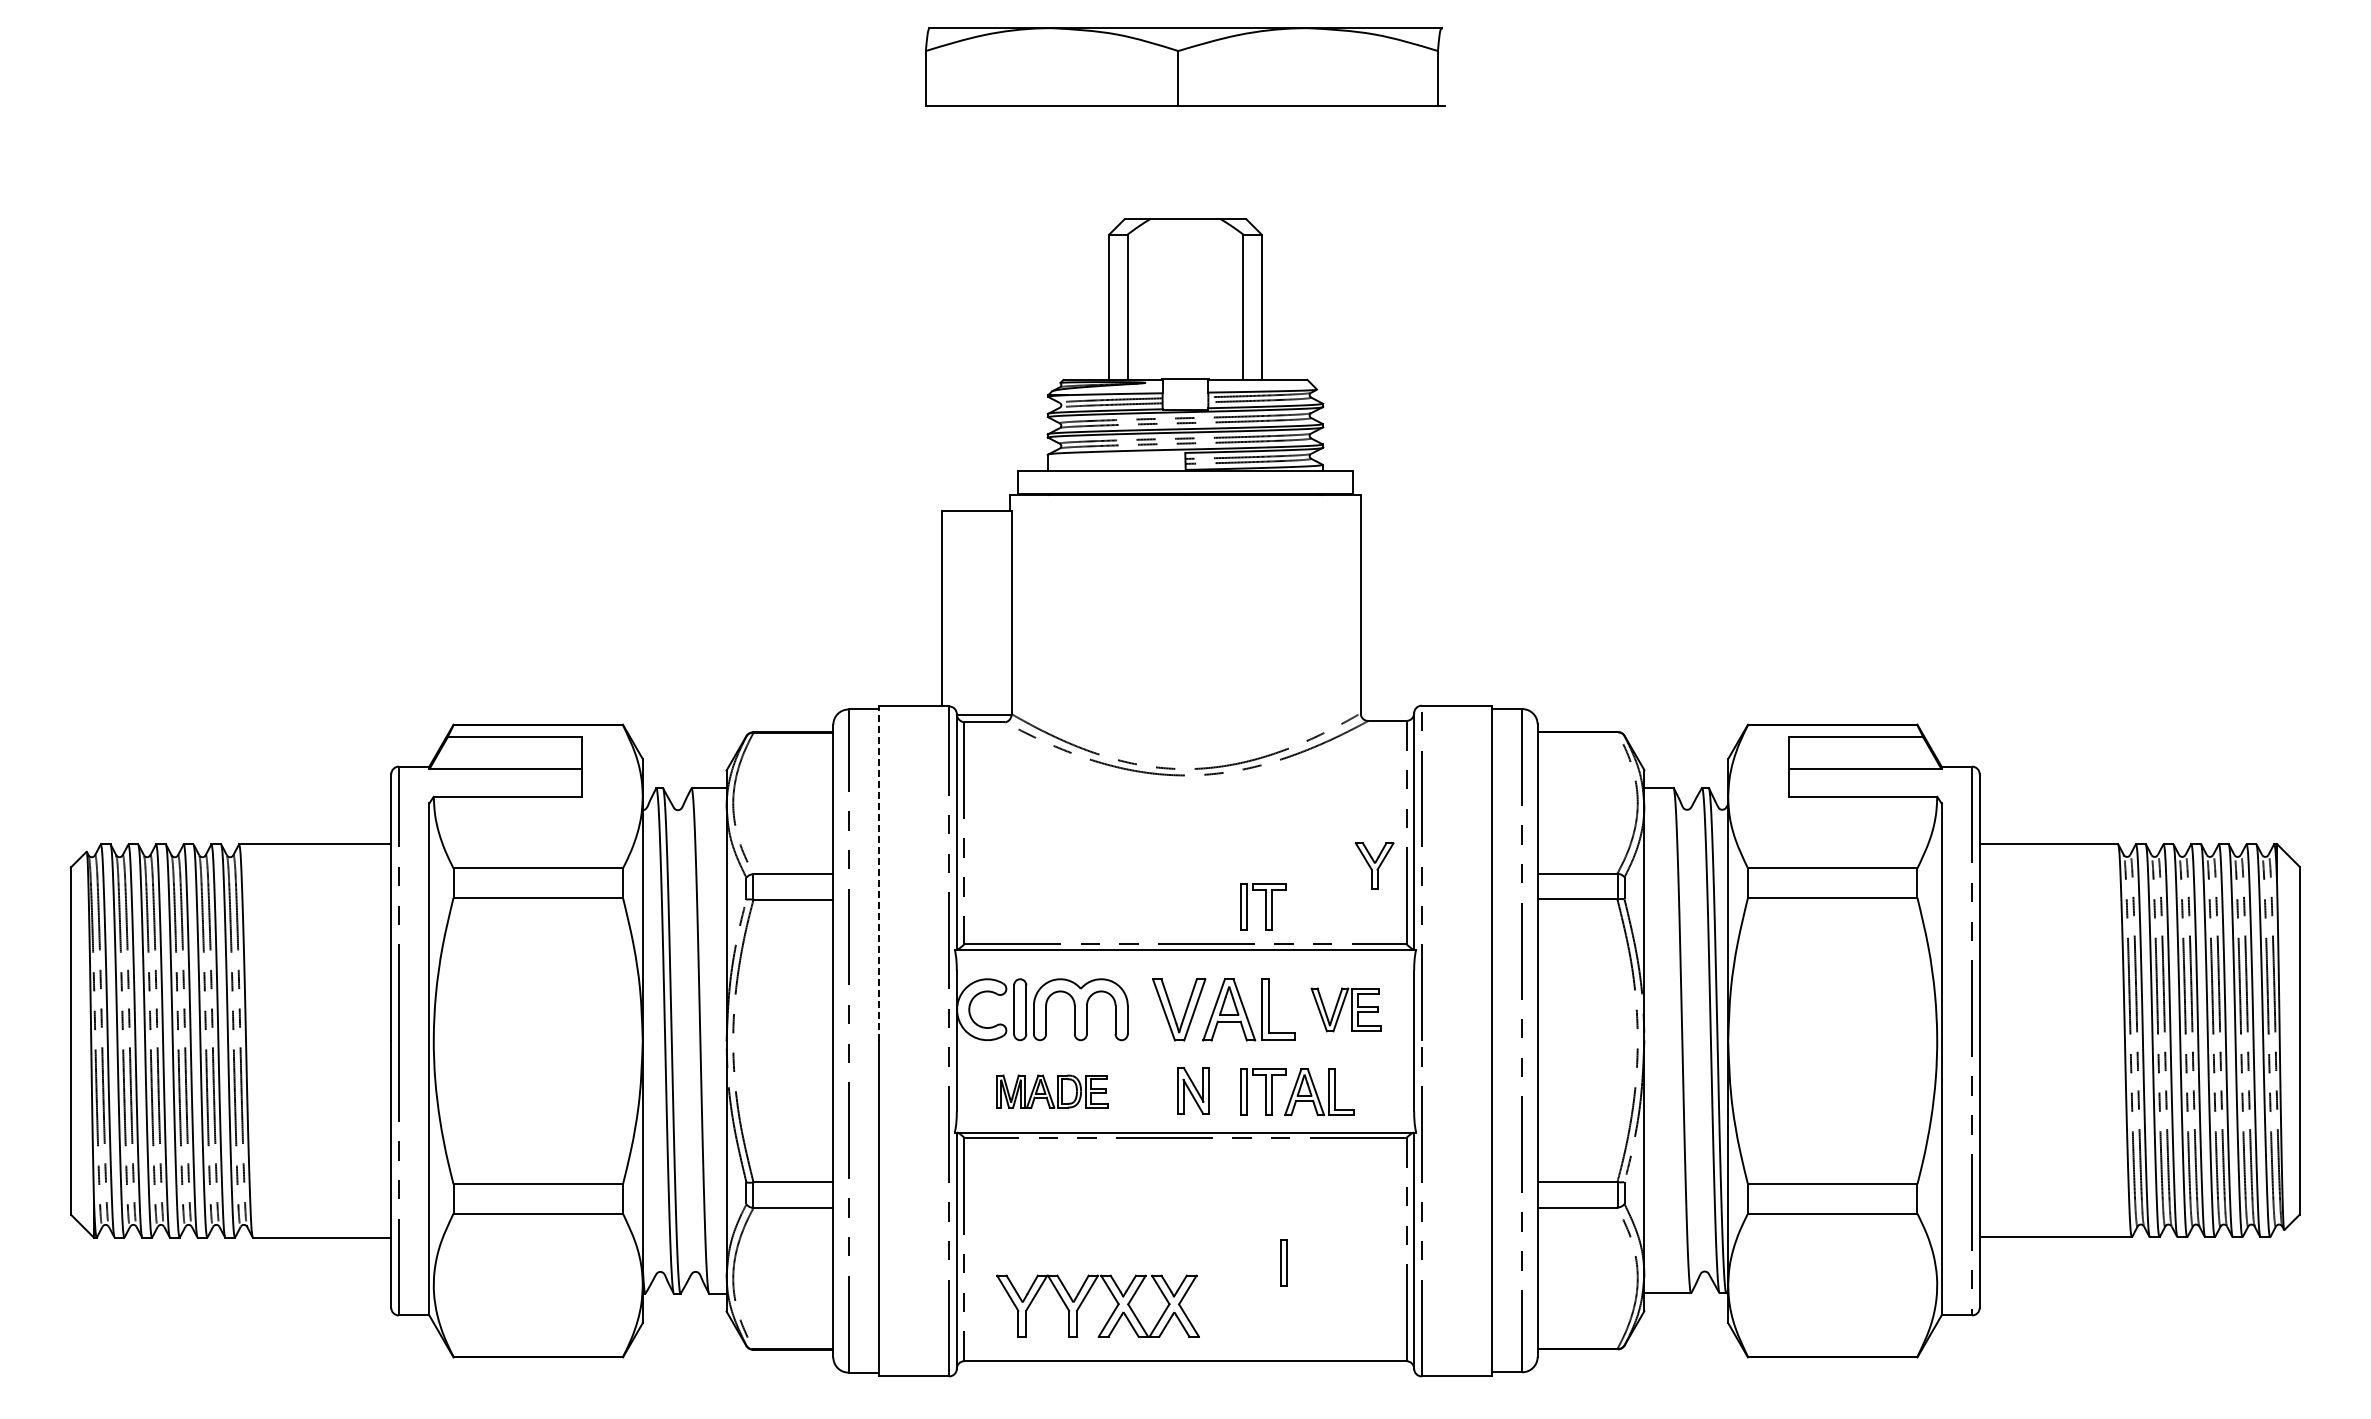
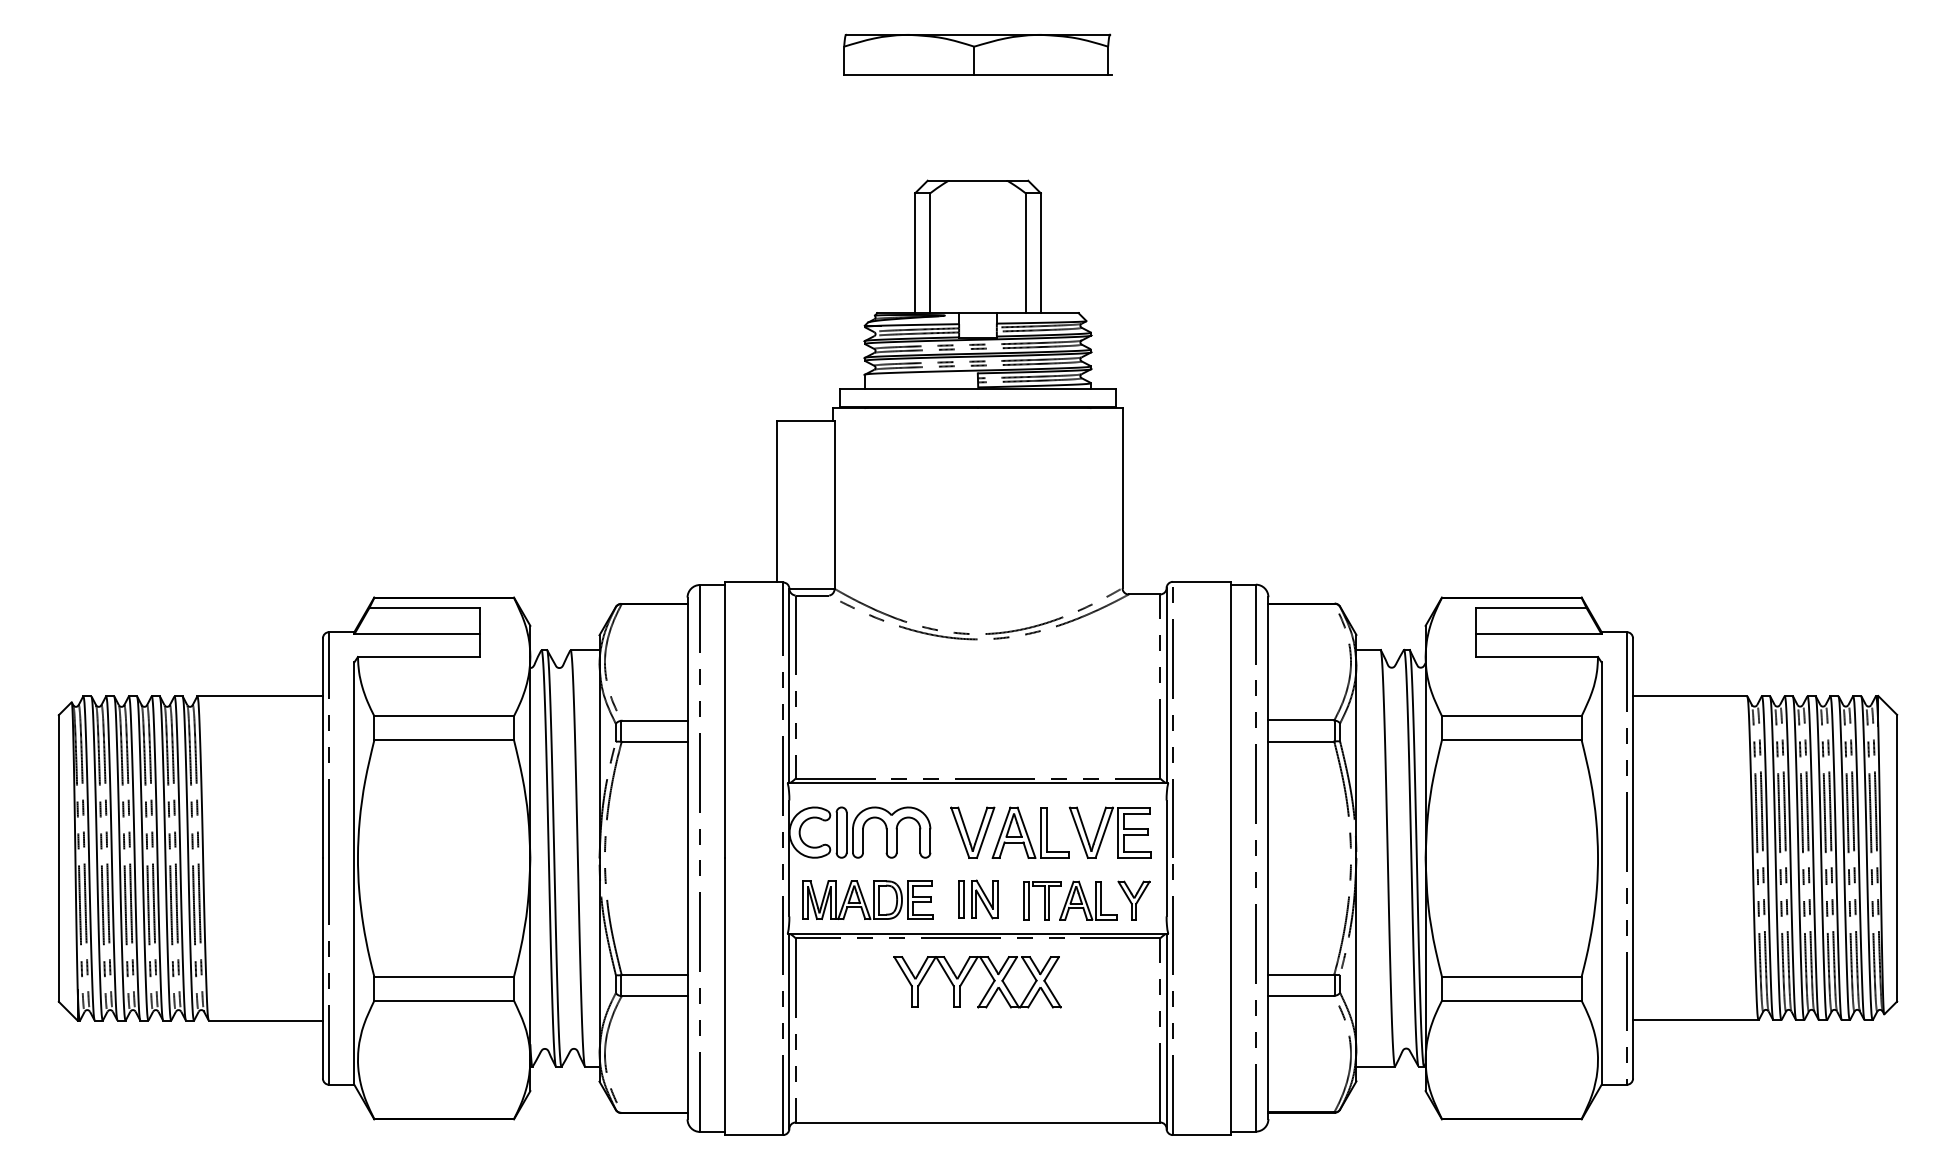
part: (1185, 66) -> (978, 54), size x0.62
part: (1374, 865) -> (1133, 900), moved
line: (879, 873) -> (725, 720), dashed -> solid
part: (1263, 906) -> (1042, 747), removed
part: (1345, 1009) -> (1109, 832), size x1.43
part: (1052, 1091) -> (868, 900), size x1.43
part: (1283, 1262) -> (960, 899), moved
part: (1086, 1297) -> (968, 975), moved

